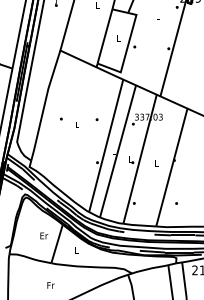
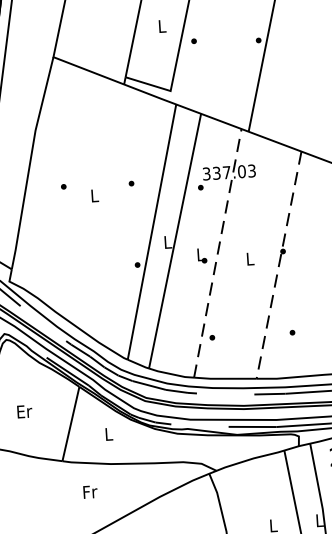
line: (140, 159) -> (218, 253), solid -> dashed
line: (171, 167) -> (278, 265), solid -> dashed
text: (44, 235) -> (25, 410), moved
text: (50, 285) -> (89, 492), moved

